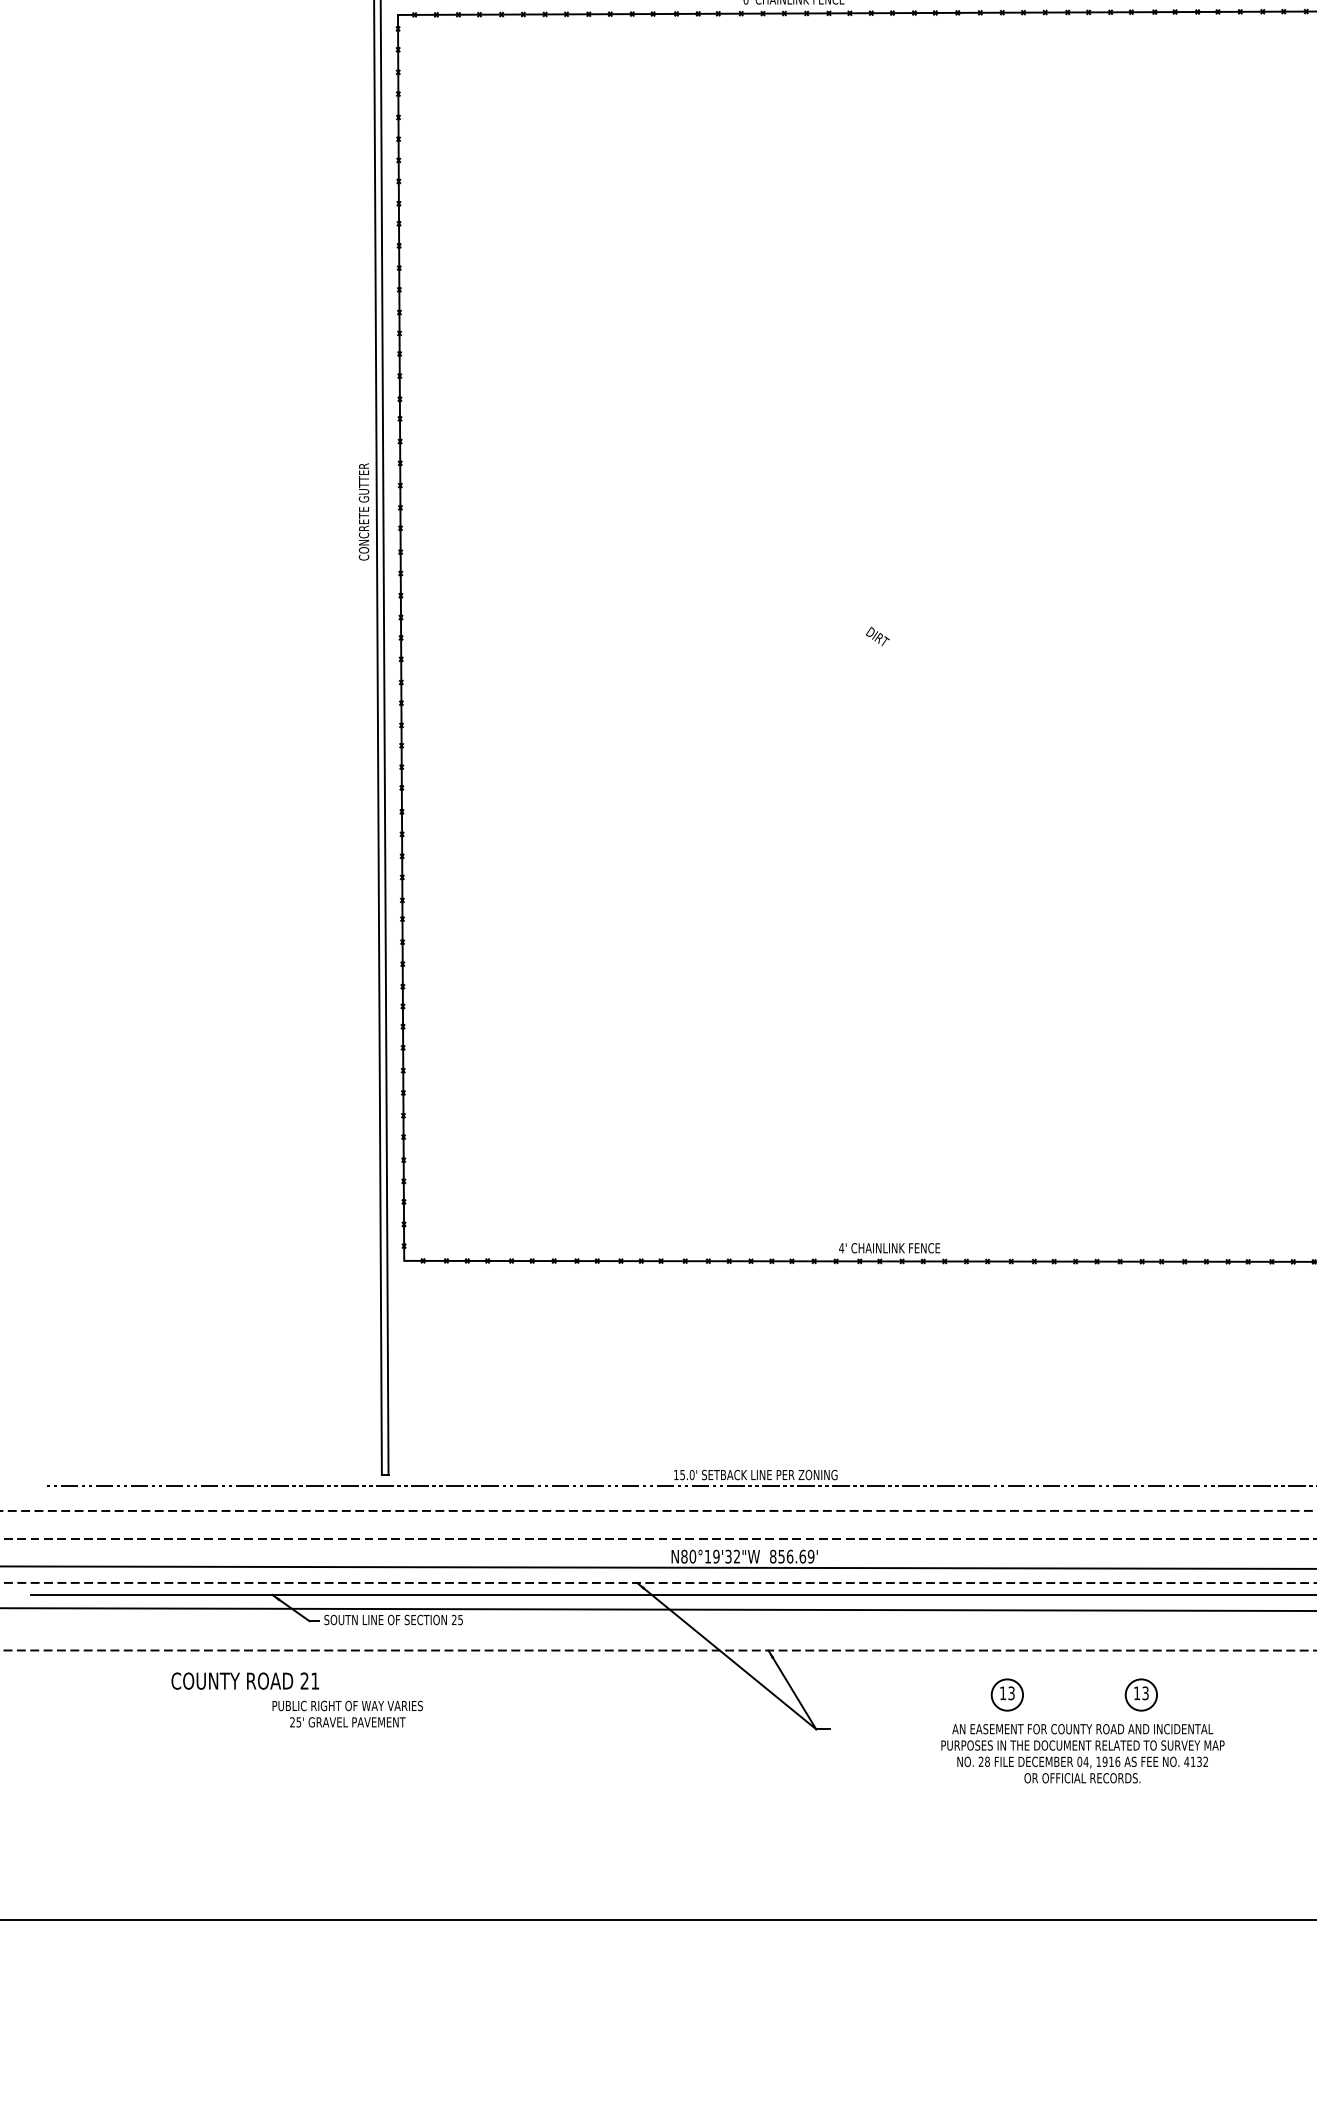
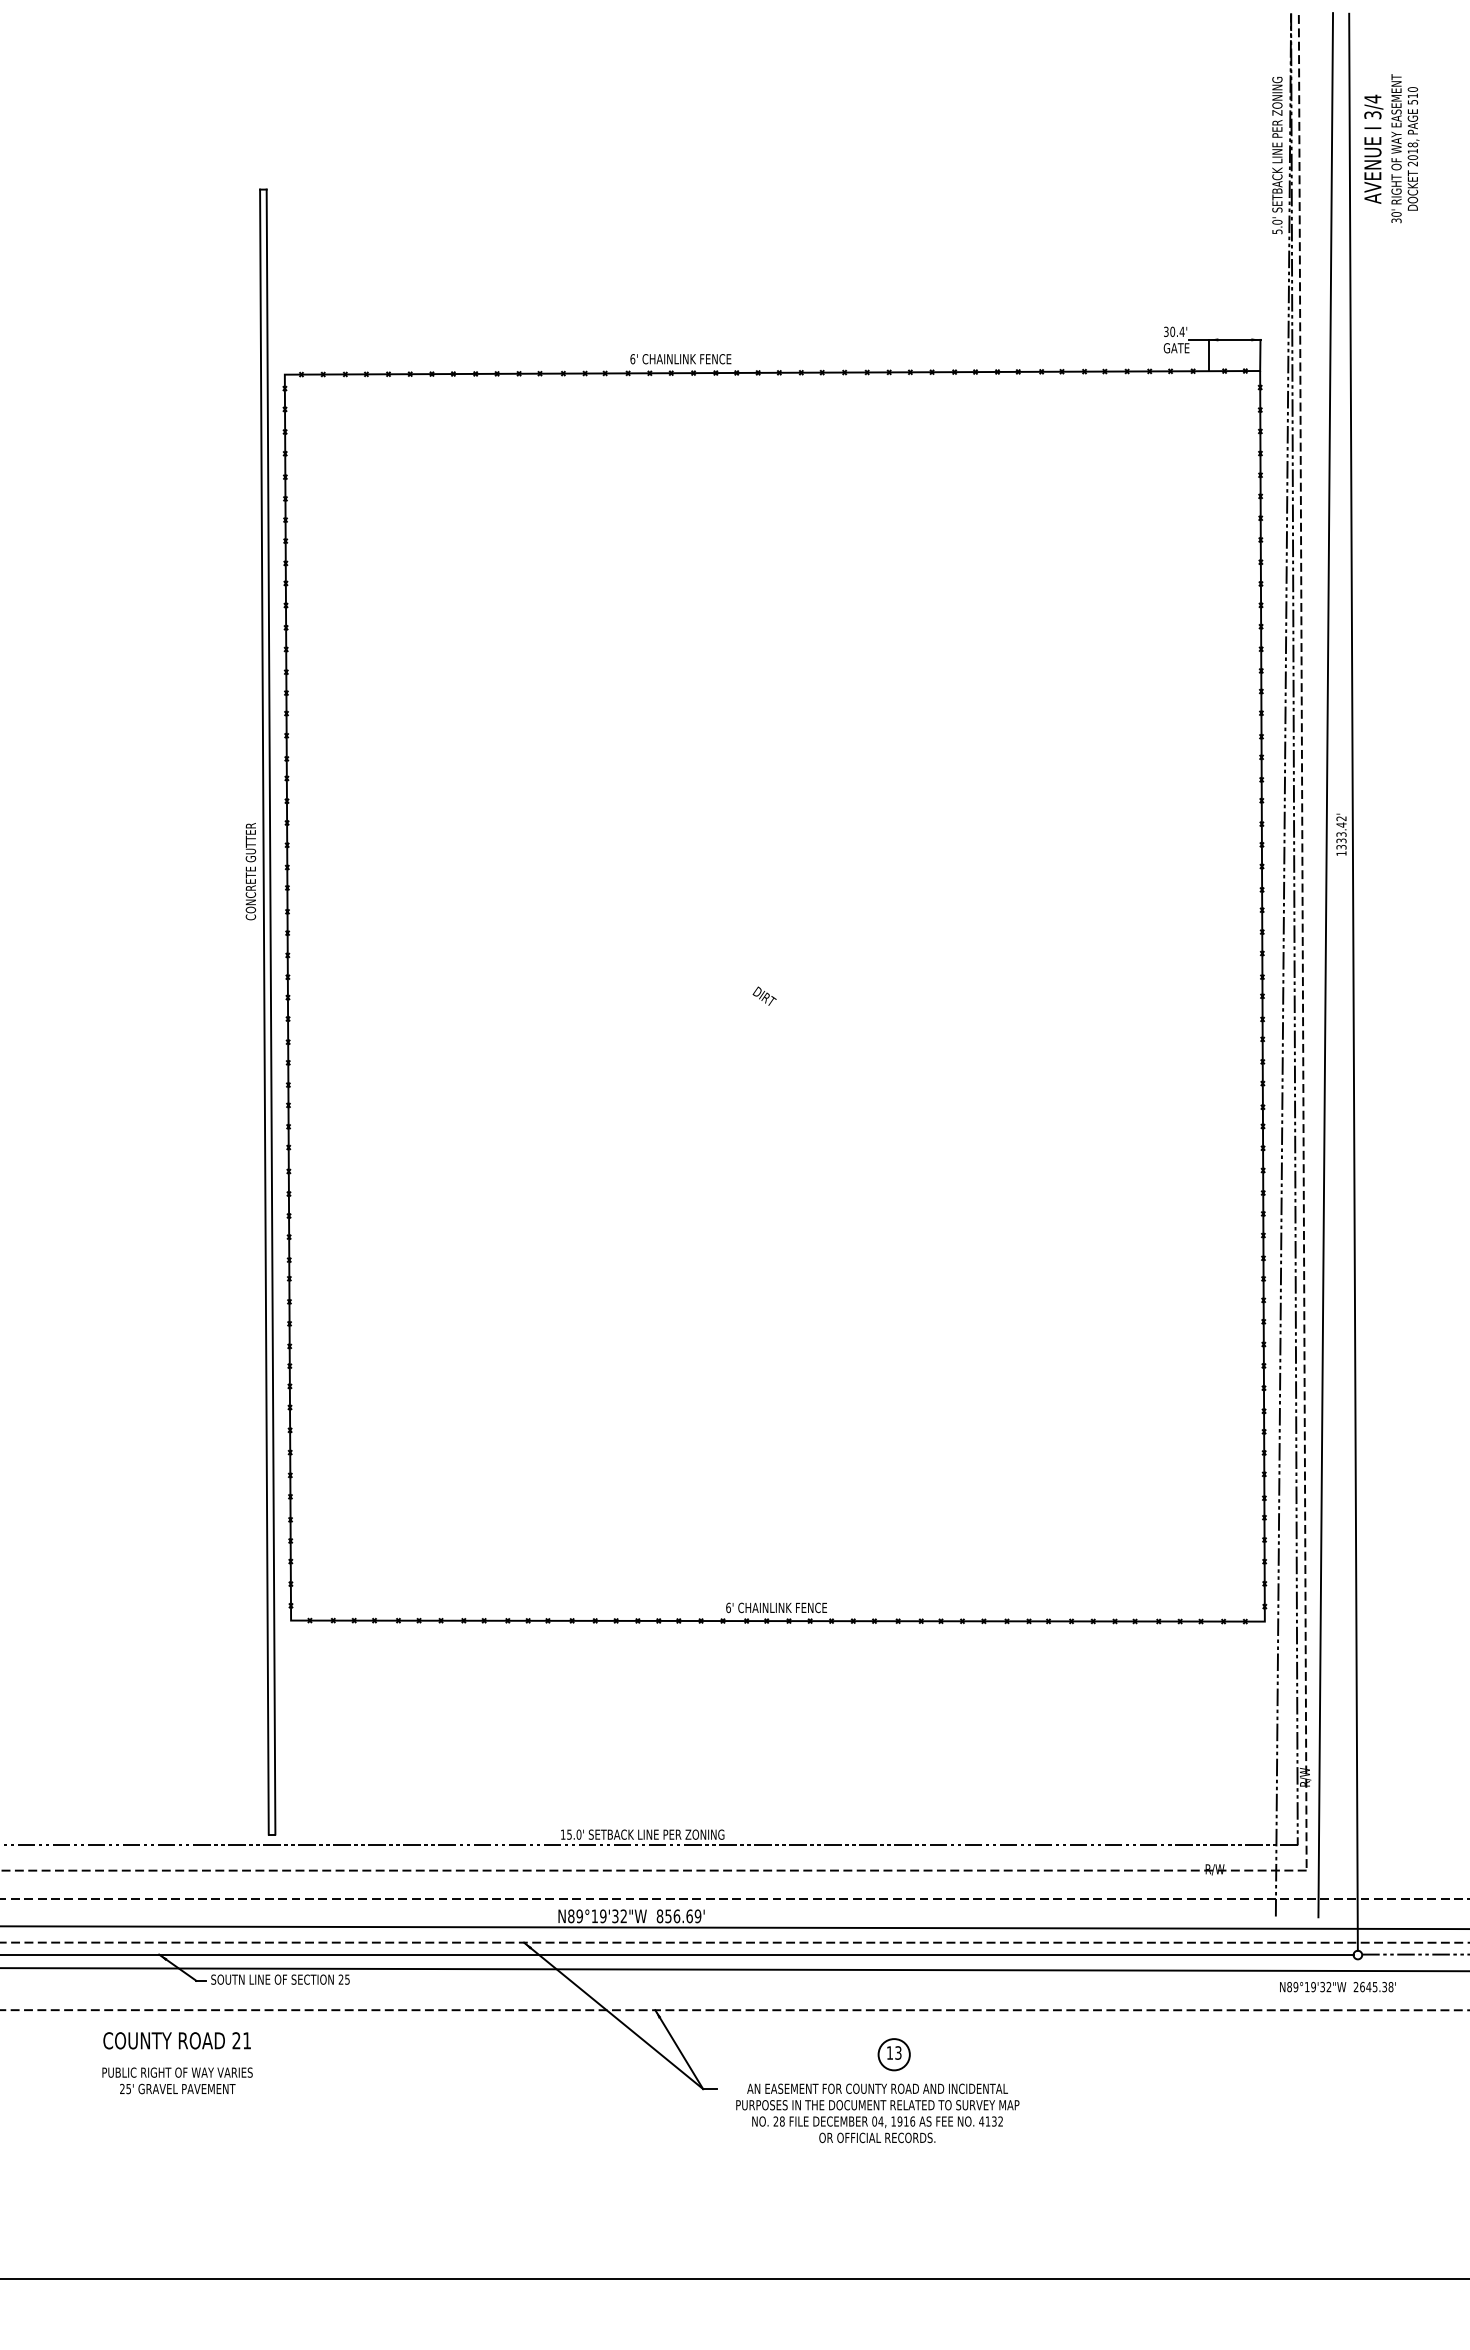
text: (840, 1247) -> (727, 1607), 4' -> 6'
text: (692, 1556) -> (579, 1916), N80°19'32"W -> N89°19'32"W
text: (244, 1680) -> (176, 2040), moved
part: (1140, 1694) -> (1027, 2054), removed
text: (347, 1713) -> (177, 2080), moved
text: (1082, 1753) -> (877, 2113), moved

